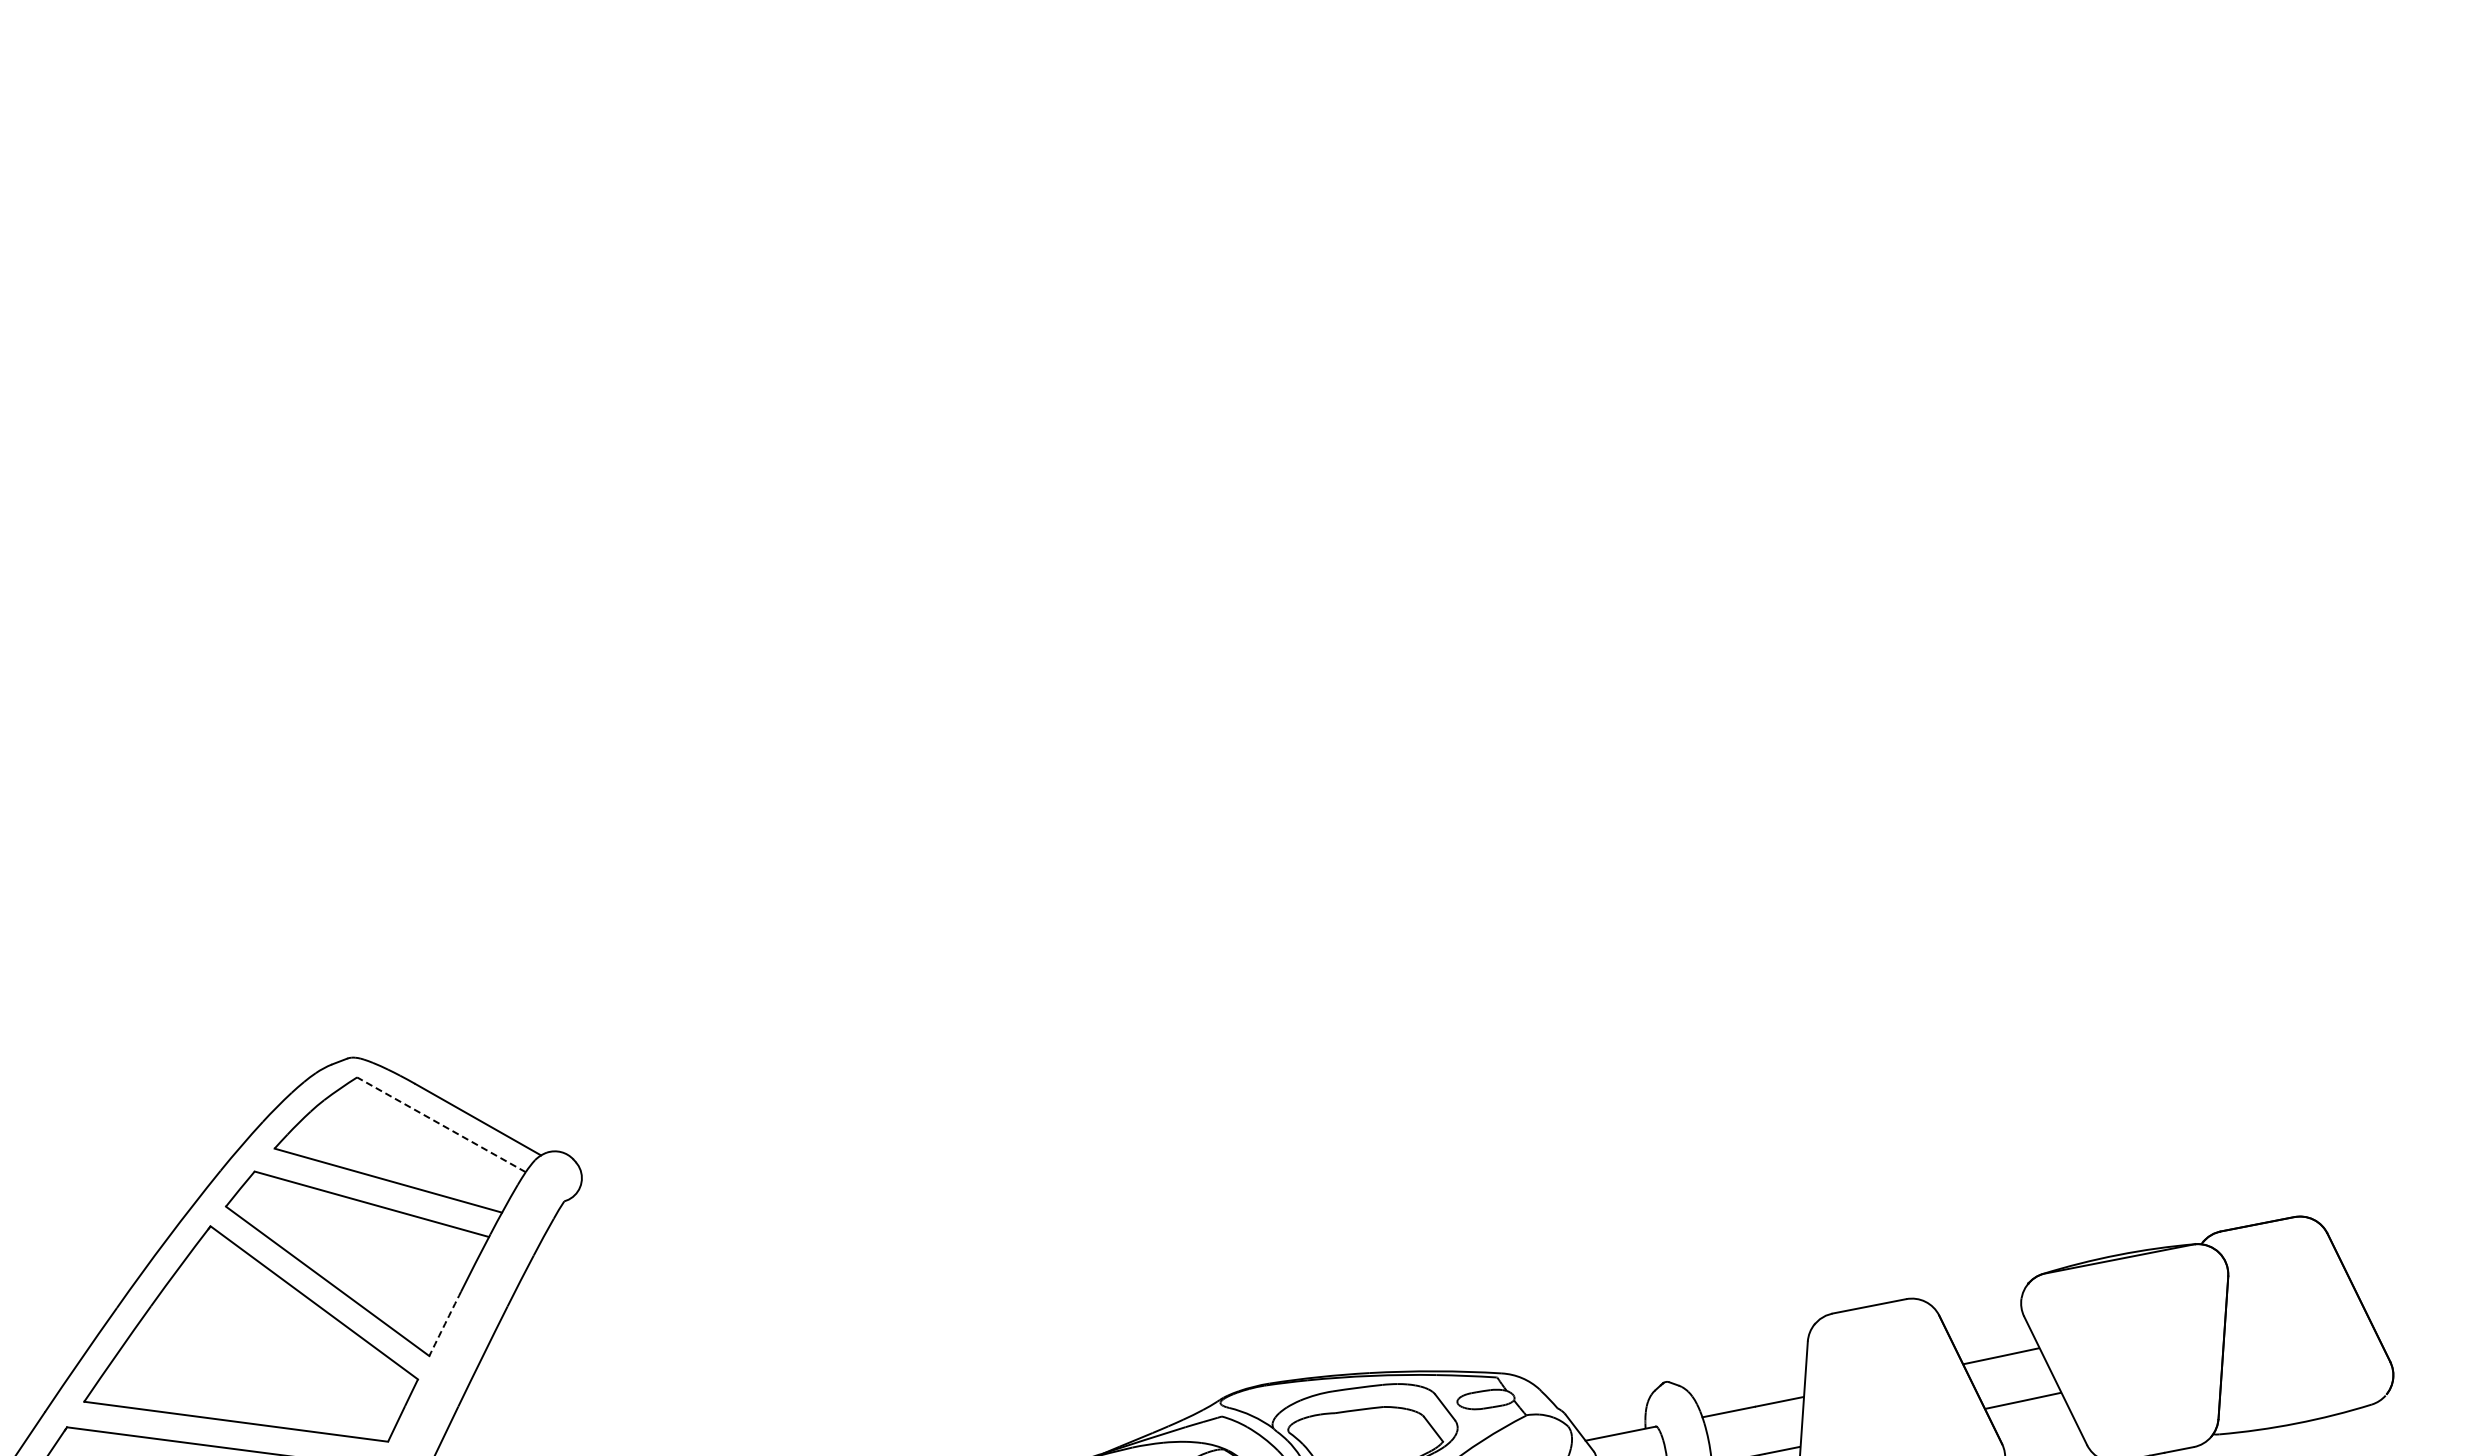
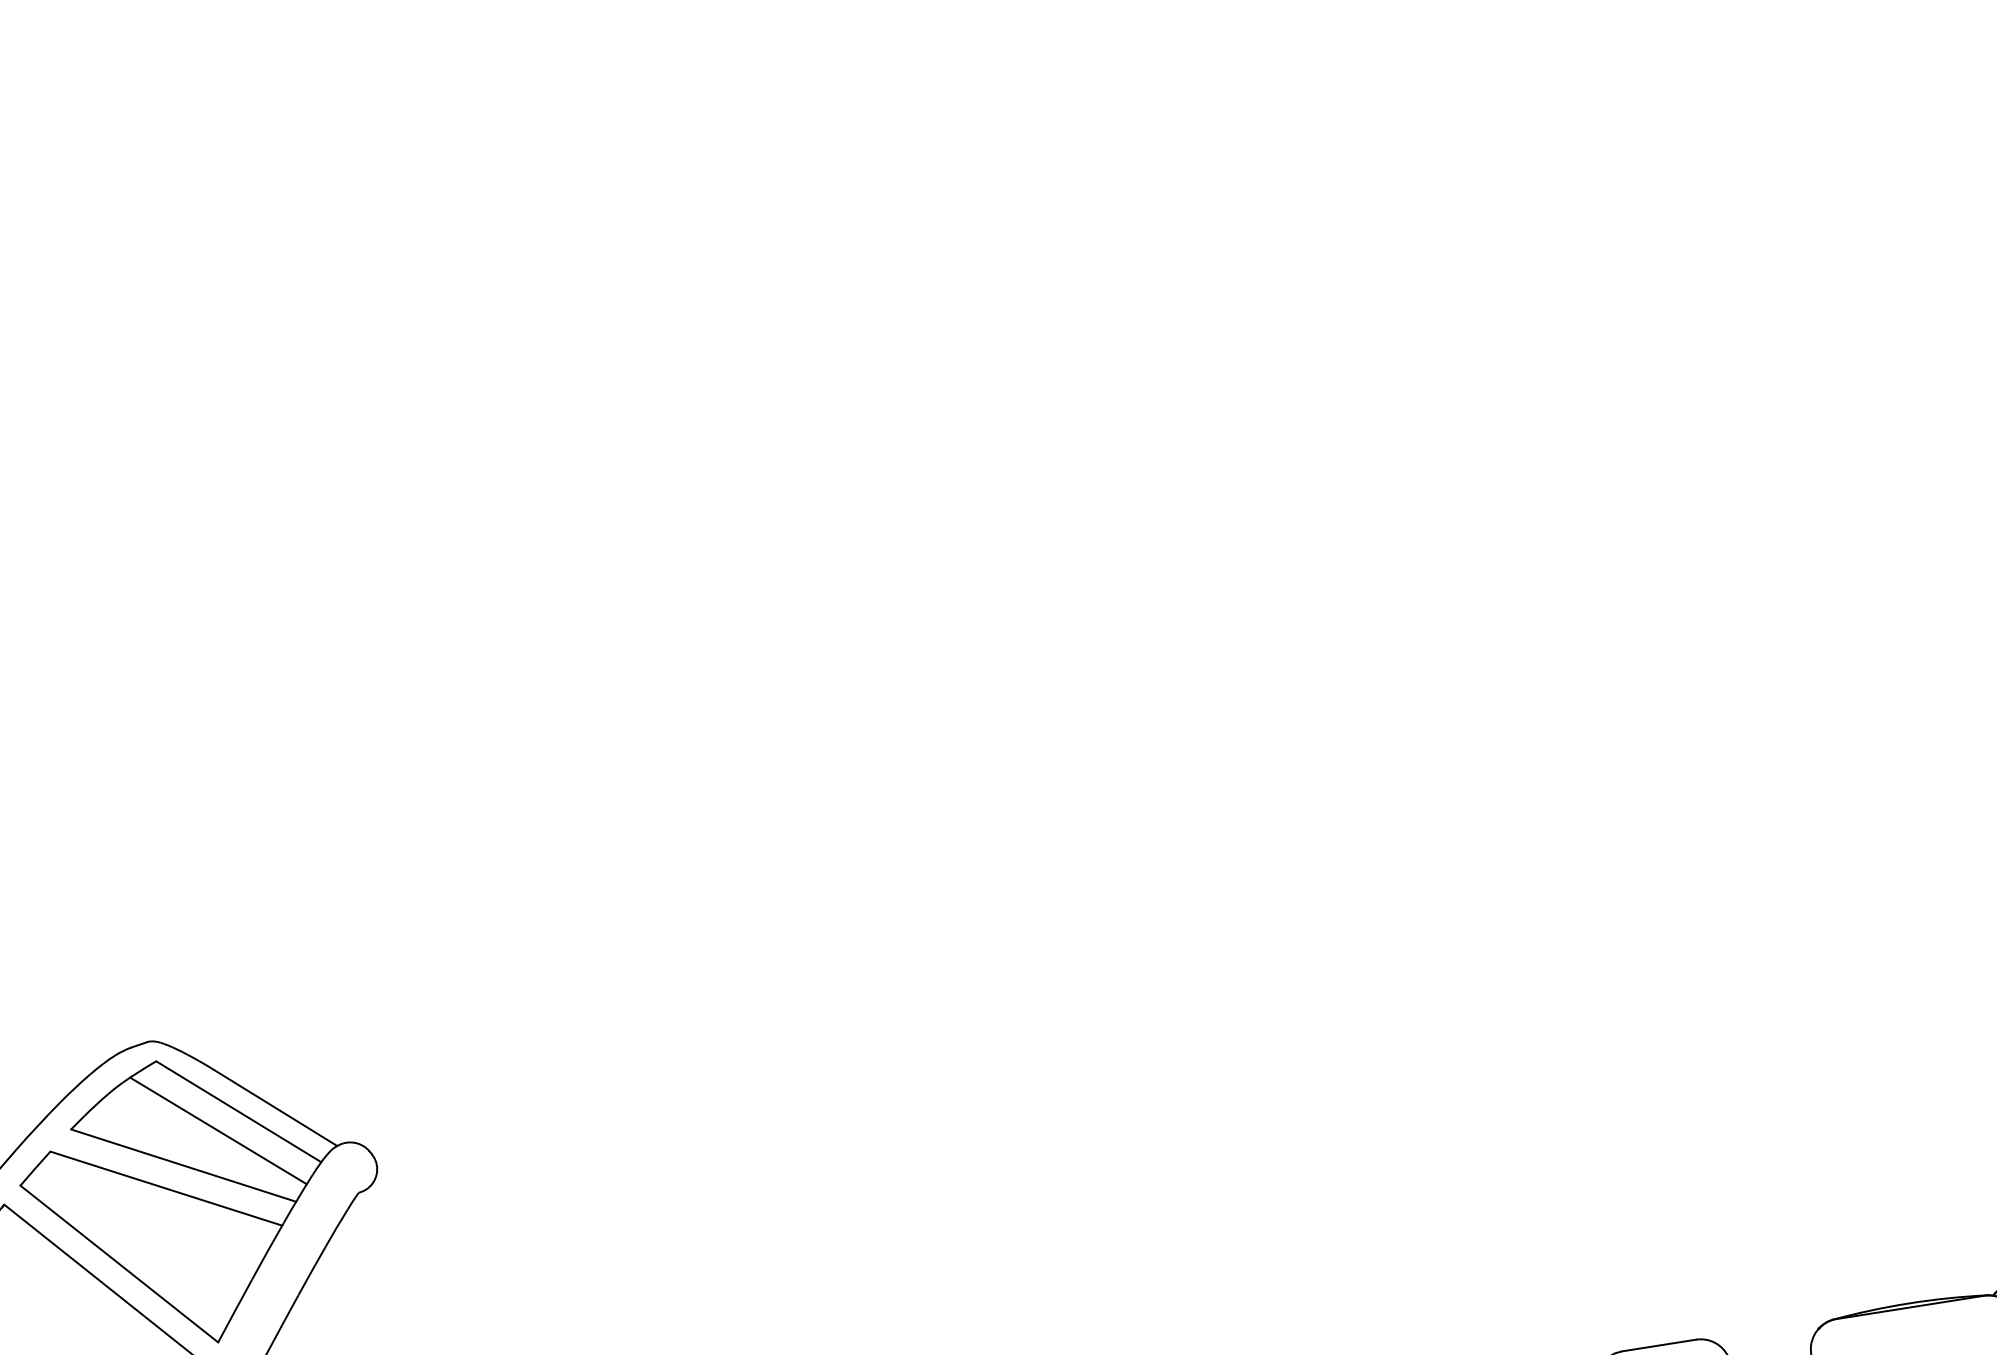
line: (441, 1124) -> (238, 1111), dashed -> solid
line: (421, 1144) -> (218, 1130), added
arc: (445, 1323) -> (235, 1310), dashed -> solid

